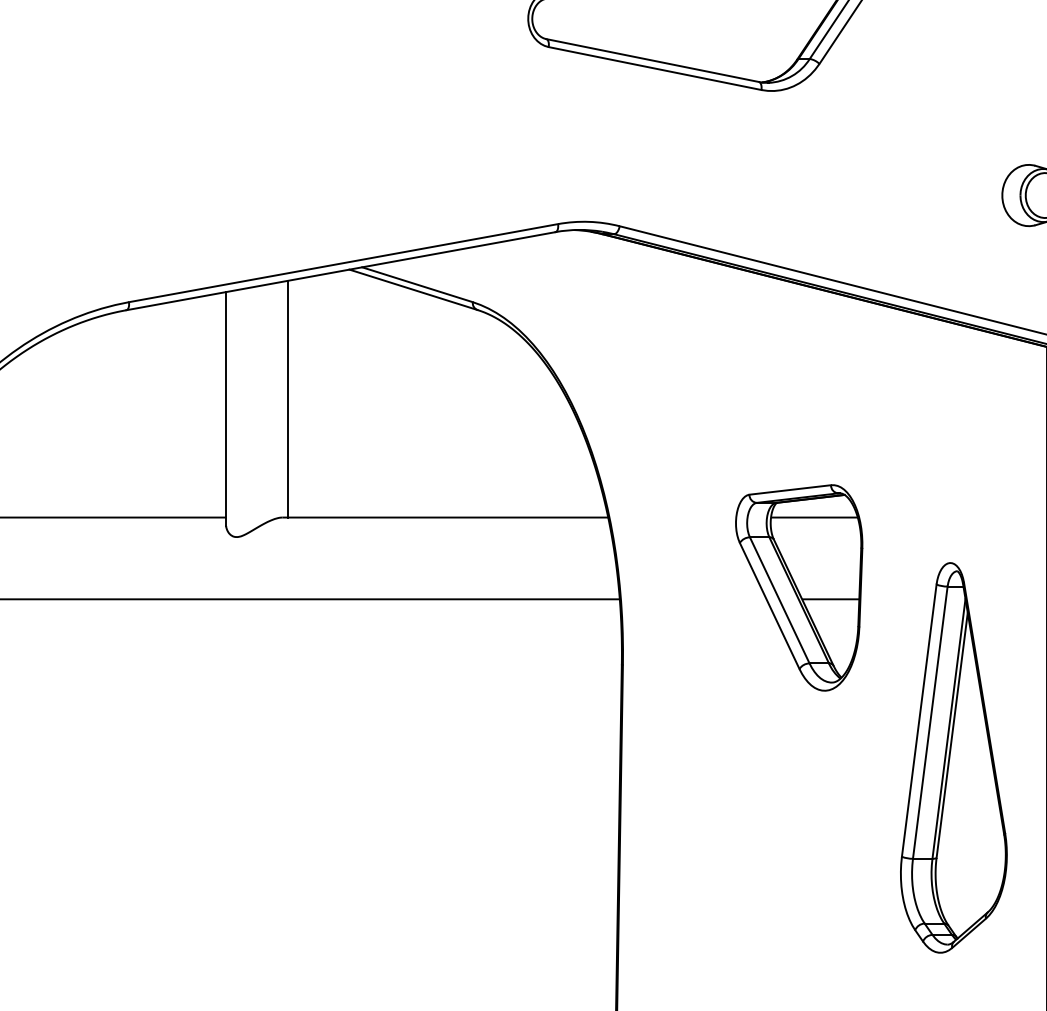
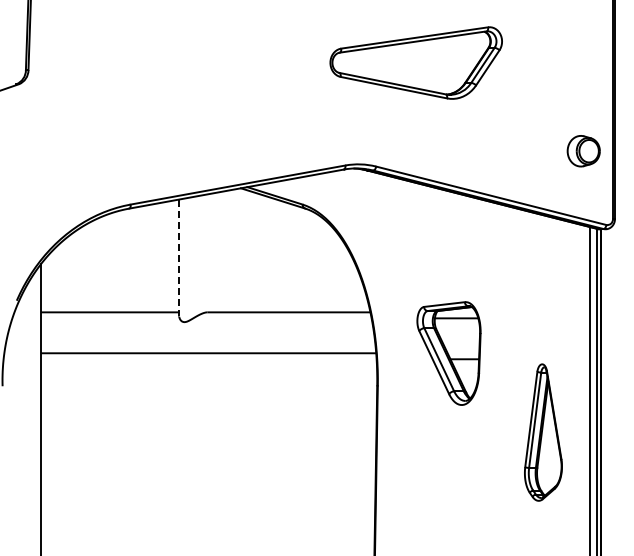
line: (288, 397) -> (210, 252), removed
line: (226, 409) -> (179, 258), solid -> dashed
part: (798, 587) -> (448, 353), moved
part: (954, 757) -> (543, 432), size x0.7

